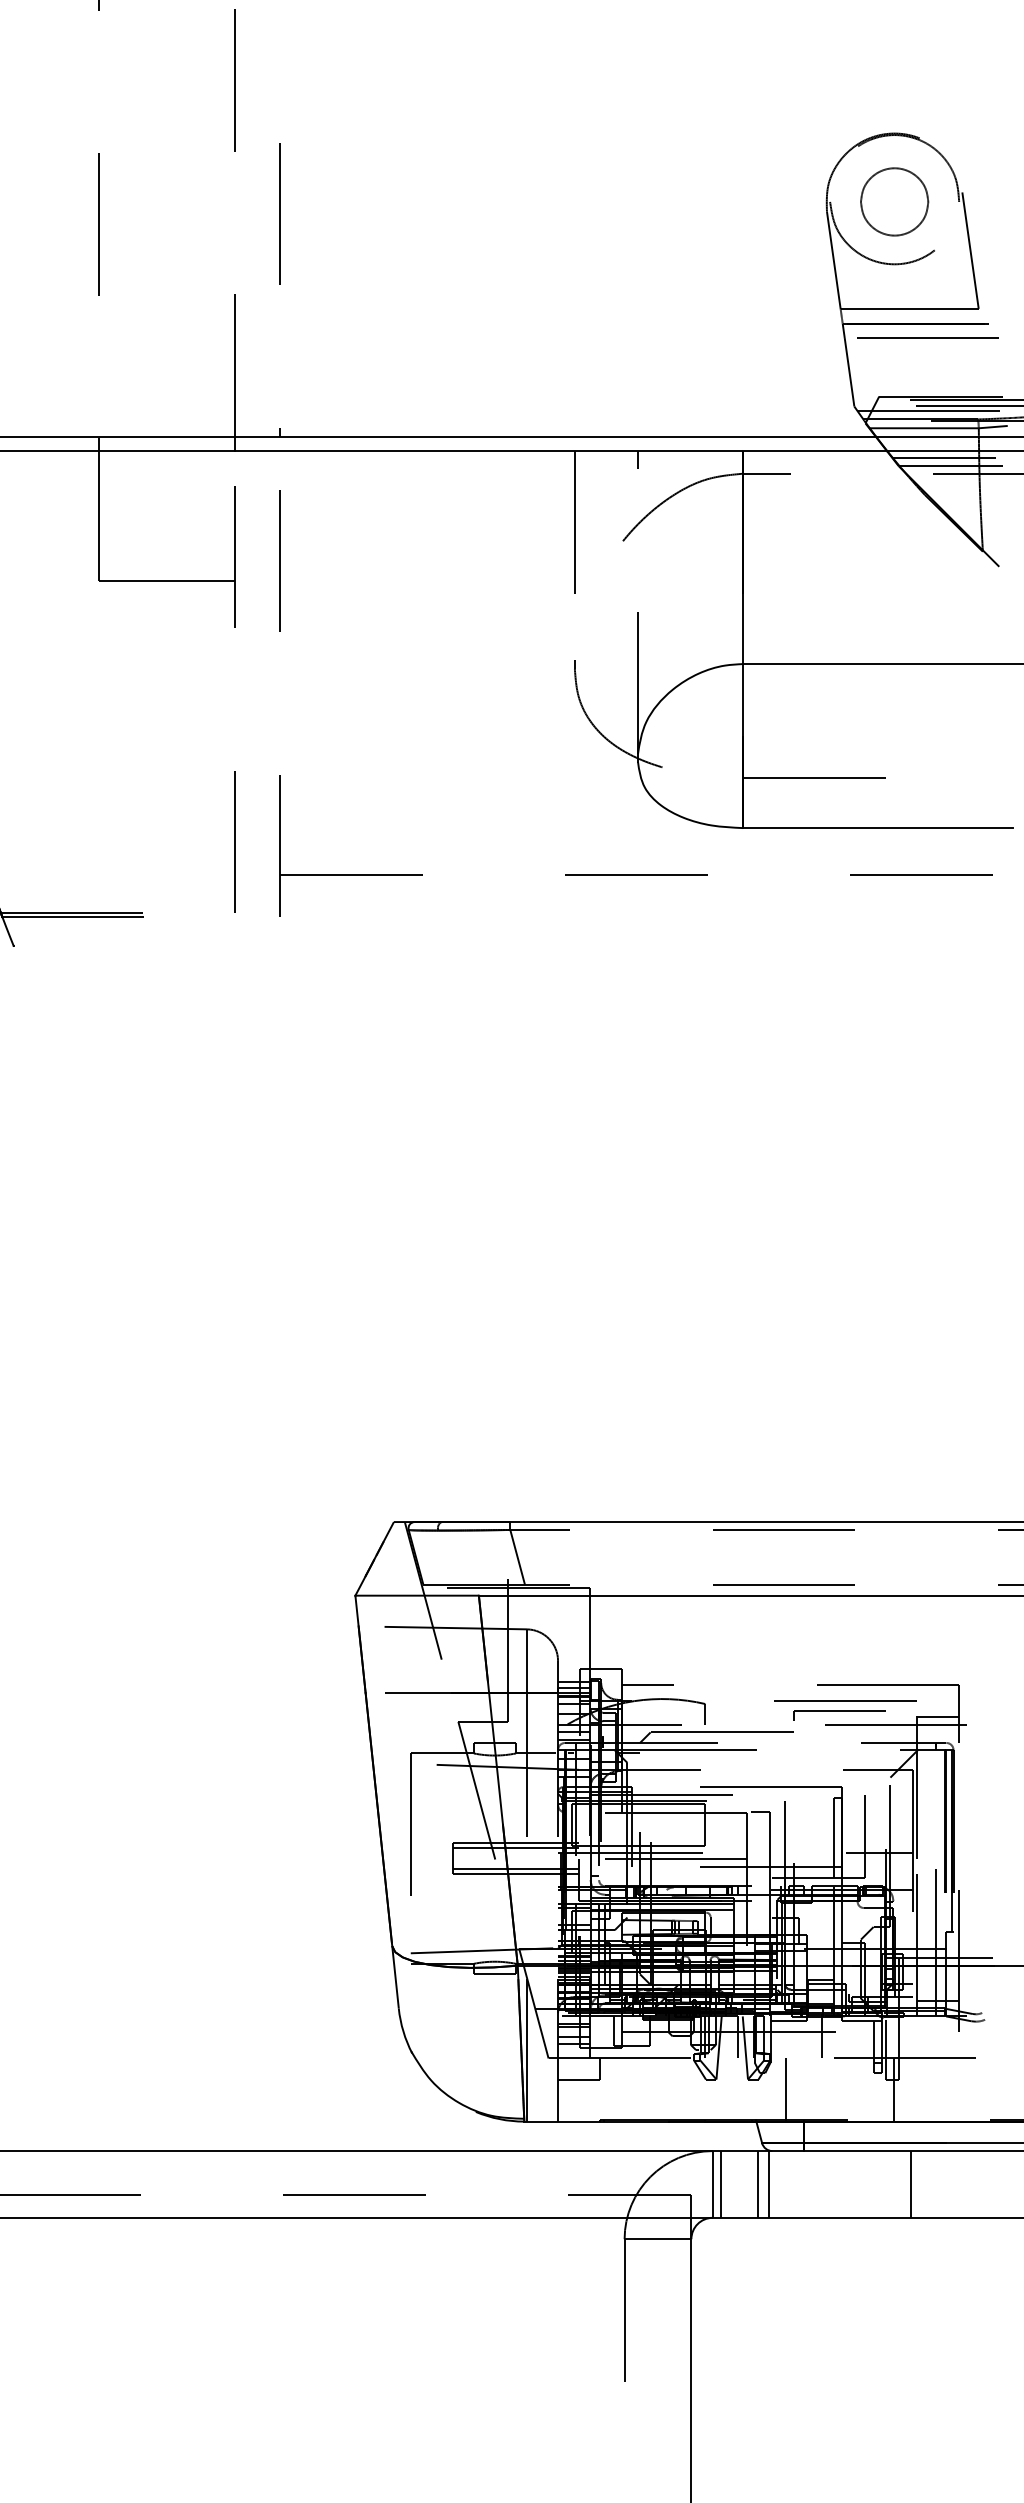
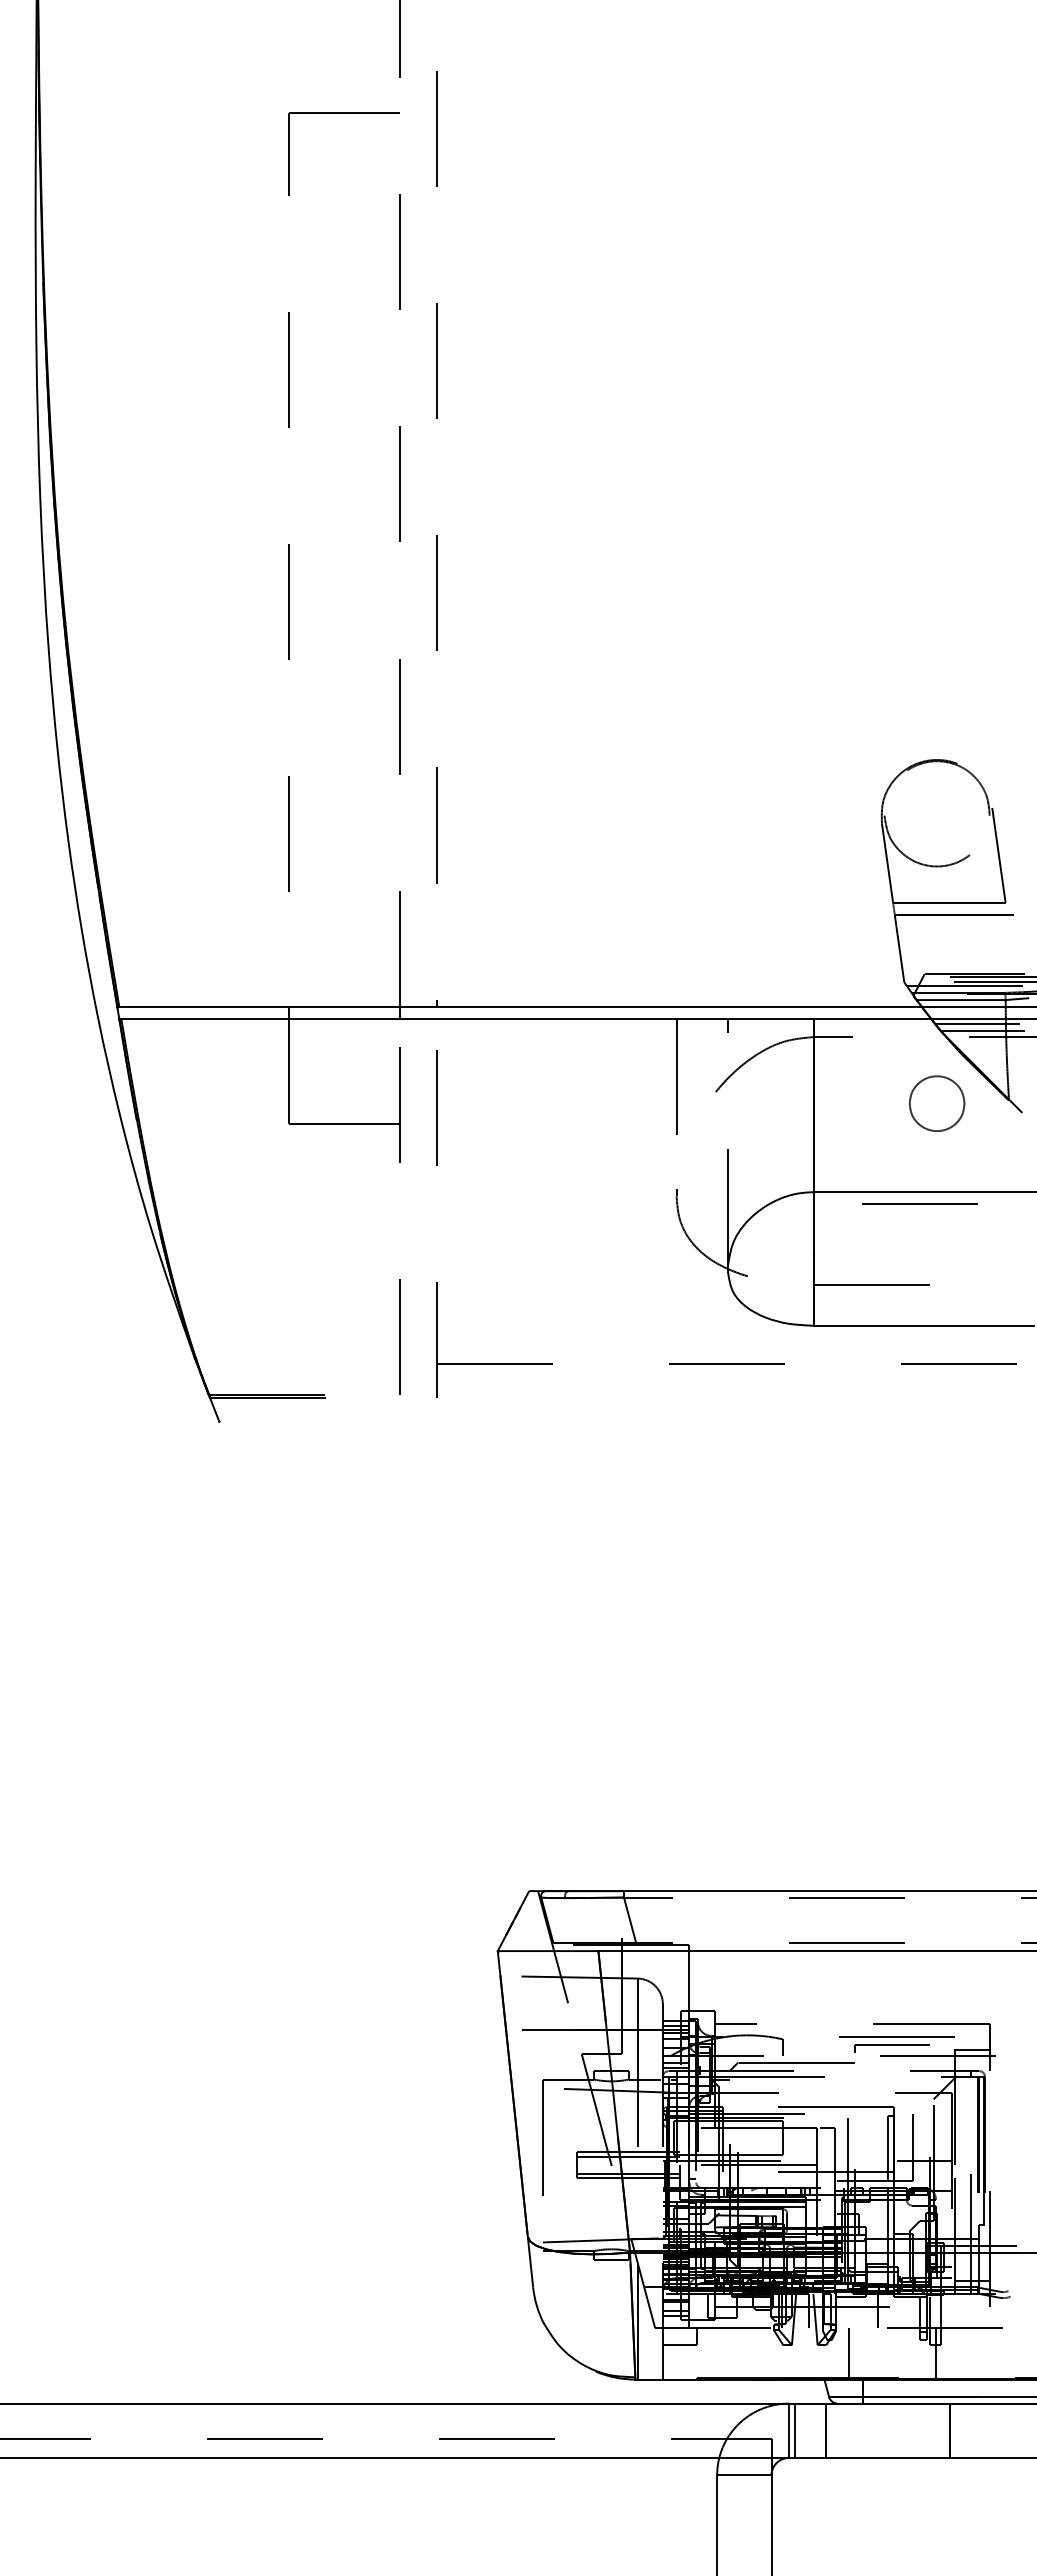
part: (893, 201) -> (936, 1103), moved
line: (927, 337) -> (919, 1203), moved
line: (768, 2184) -> (834, 2430), removed

